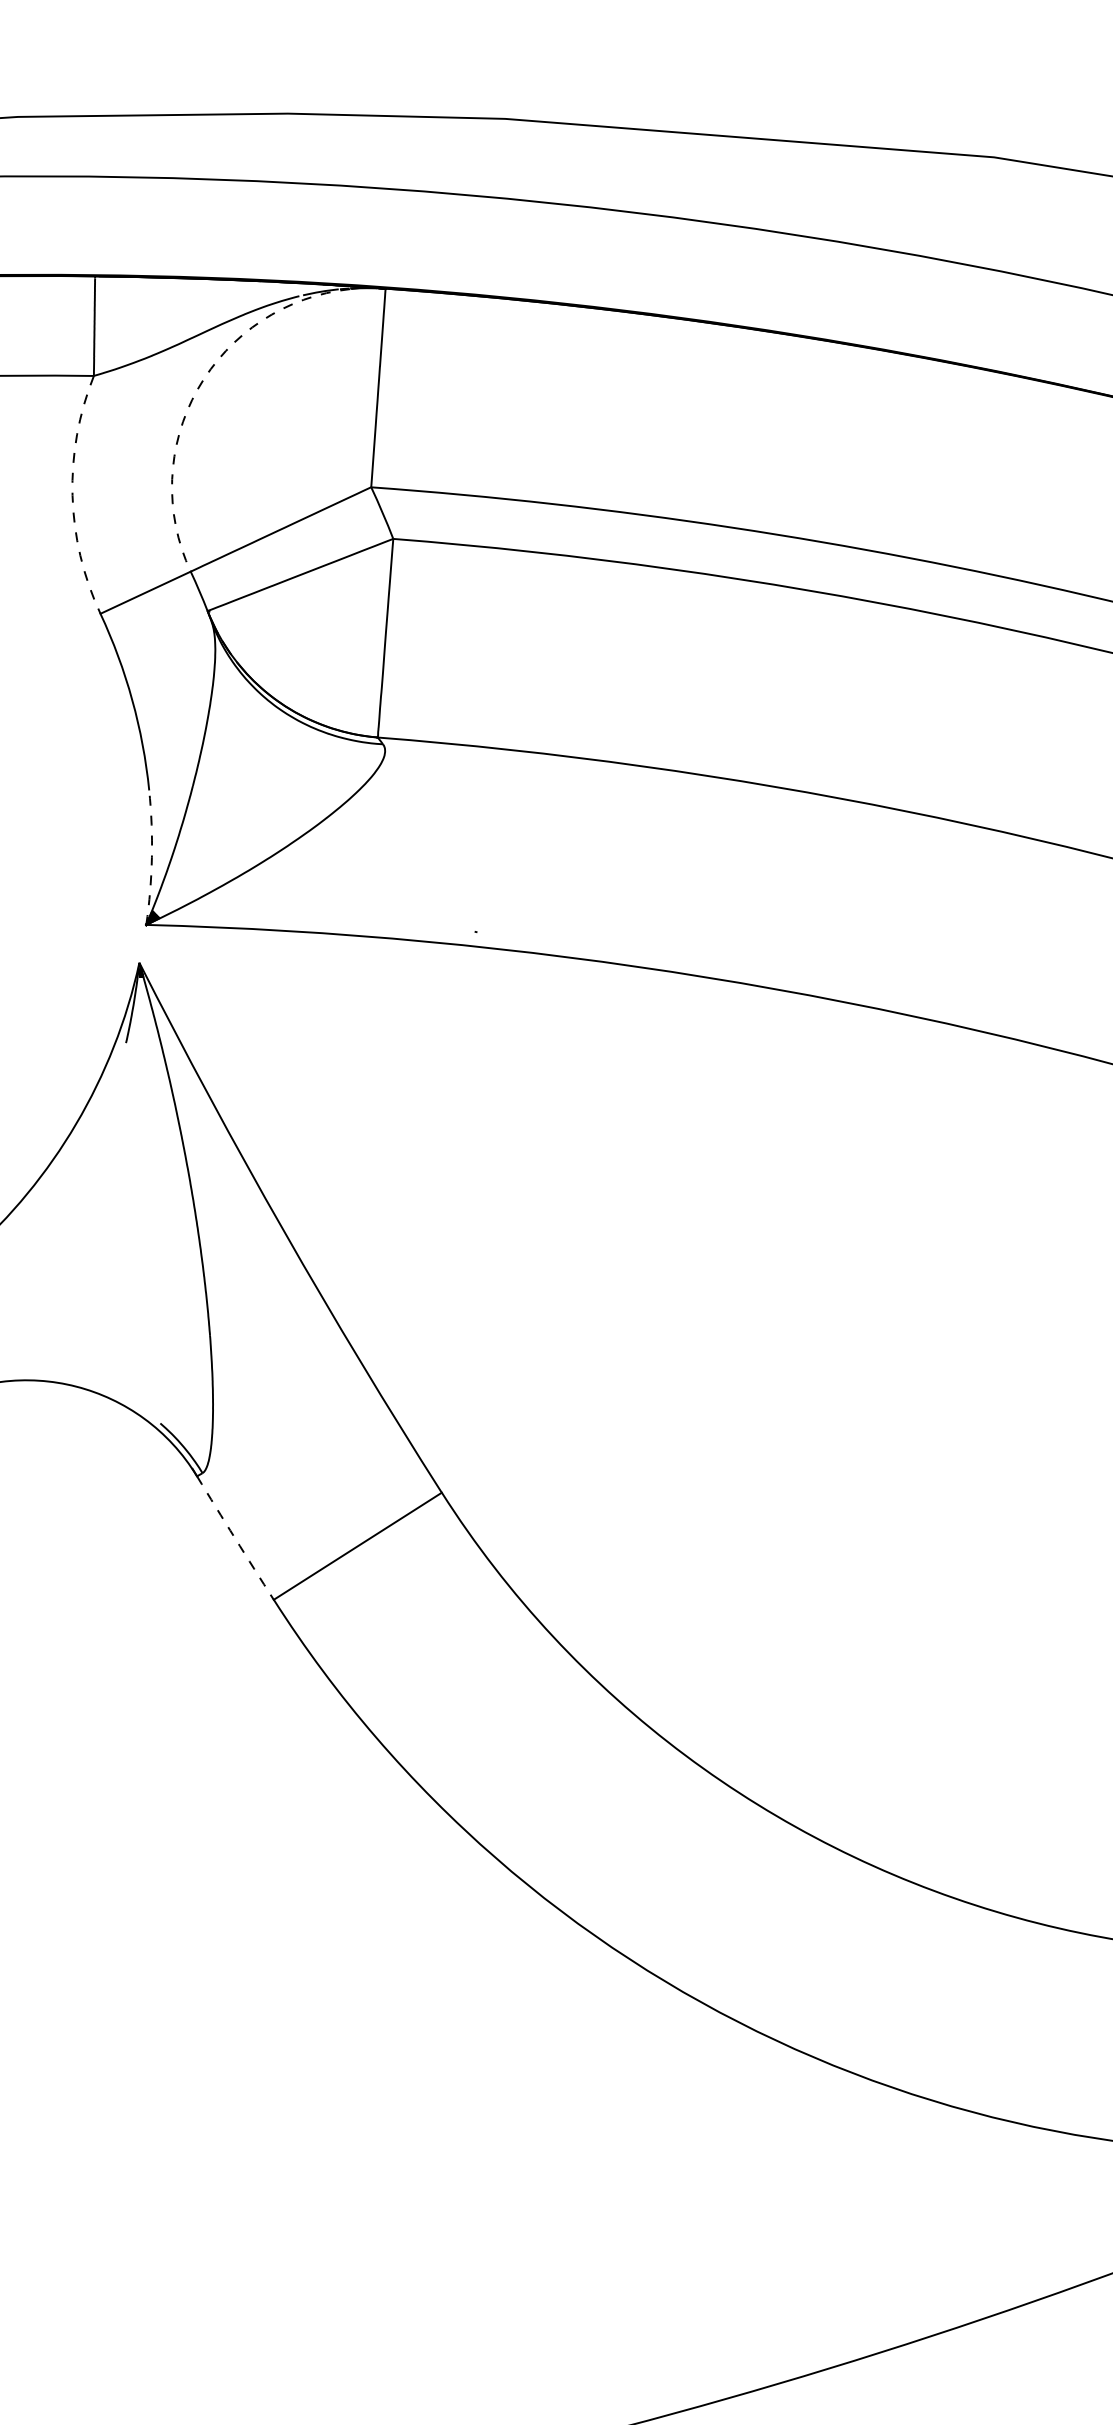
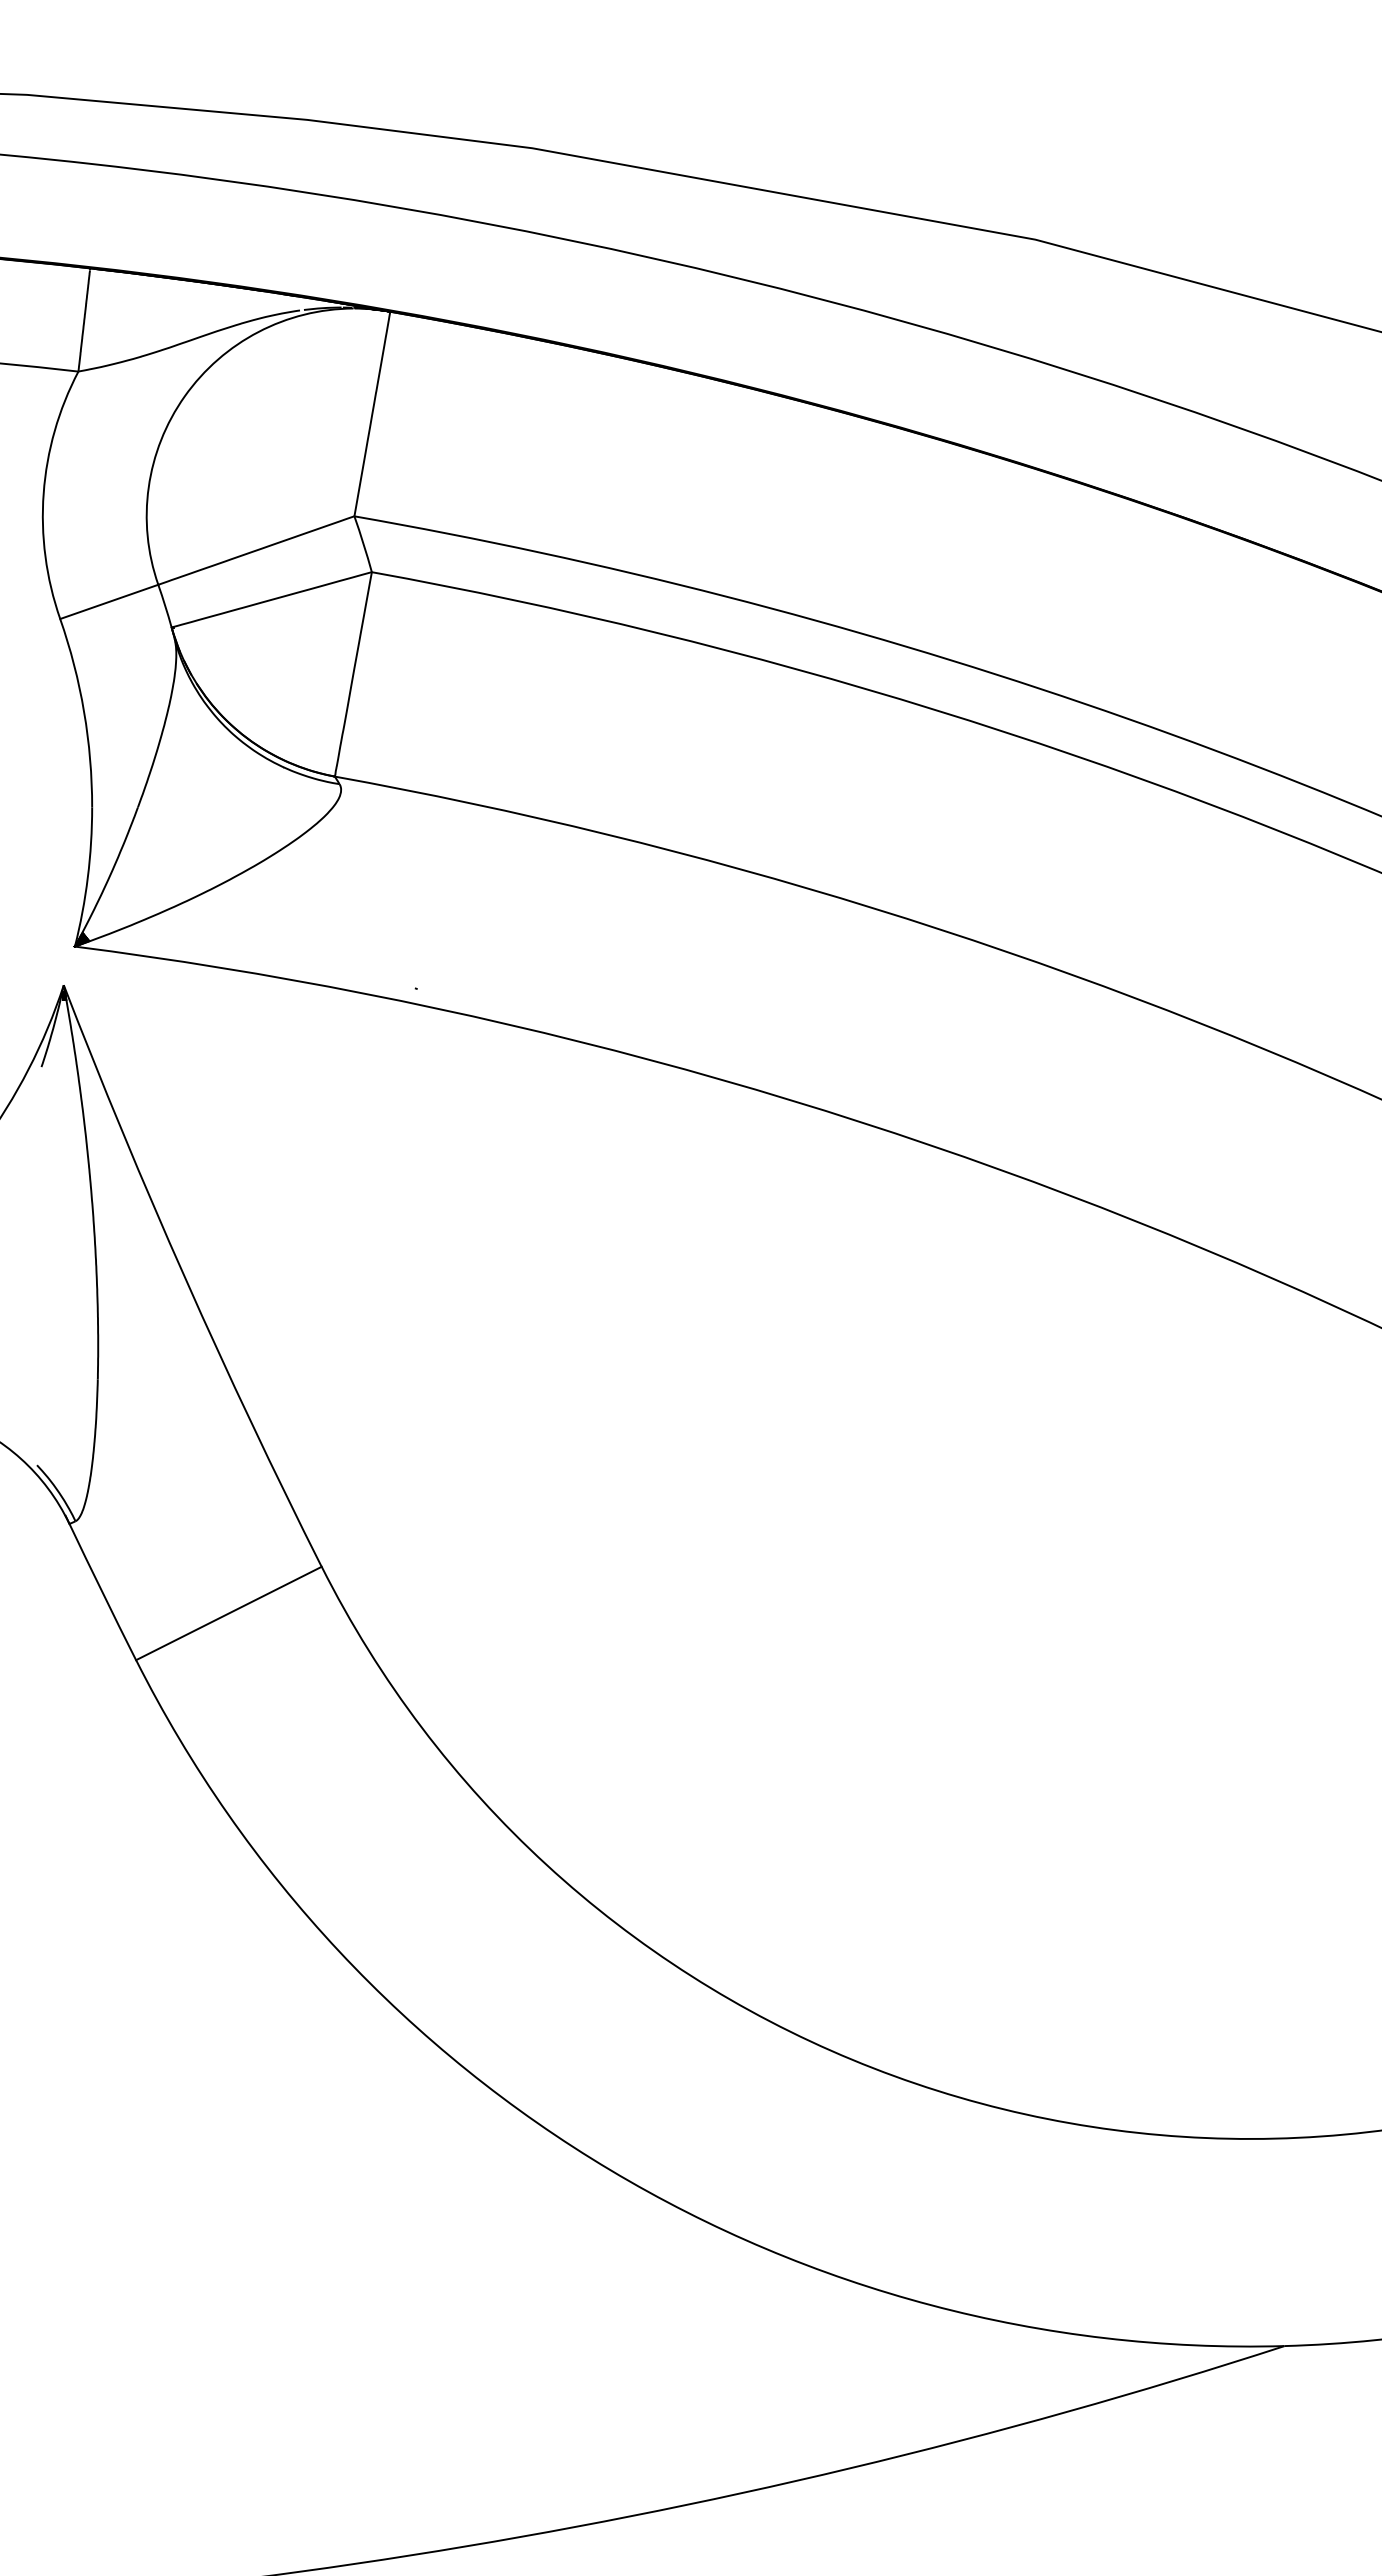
arc: (197, 389) -> (184, 396), dashed -> solid
arc: (72, 495) -> (43, 493), dashed -> solid
arc: (151, 857) -> (87, 877), dashed -> solid
arc: (235, 1538) -> (102, 1592), dashed -> solid

